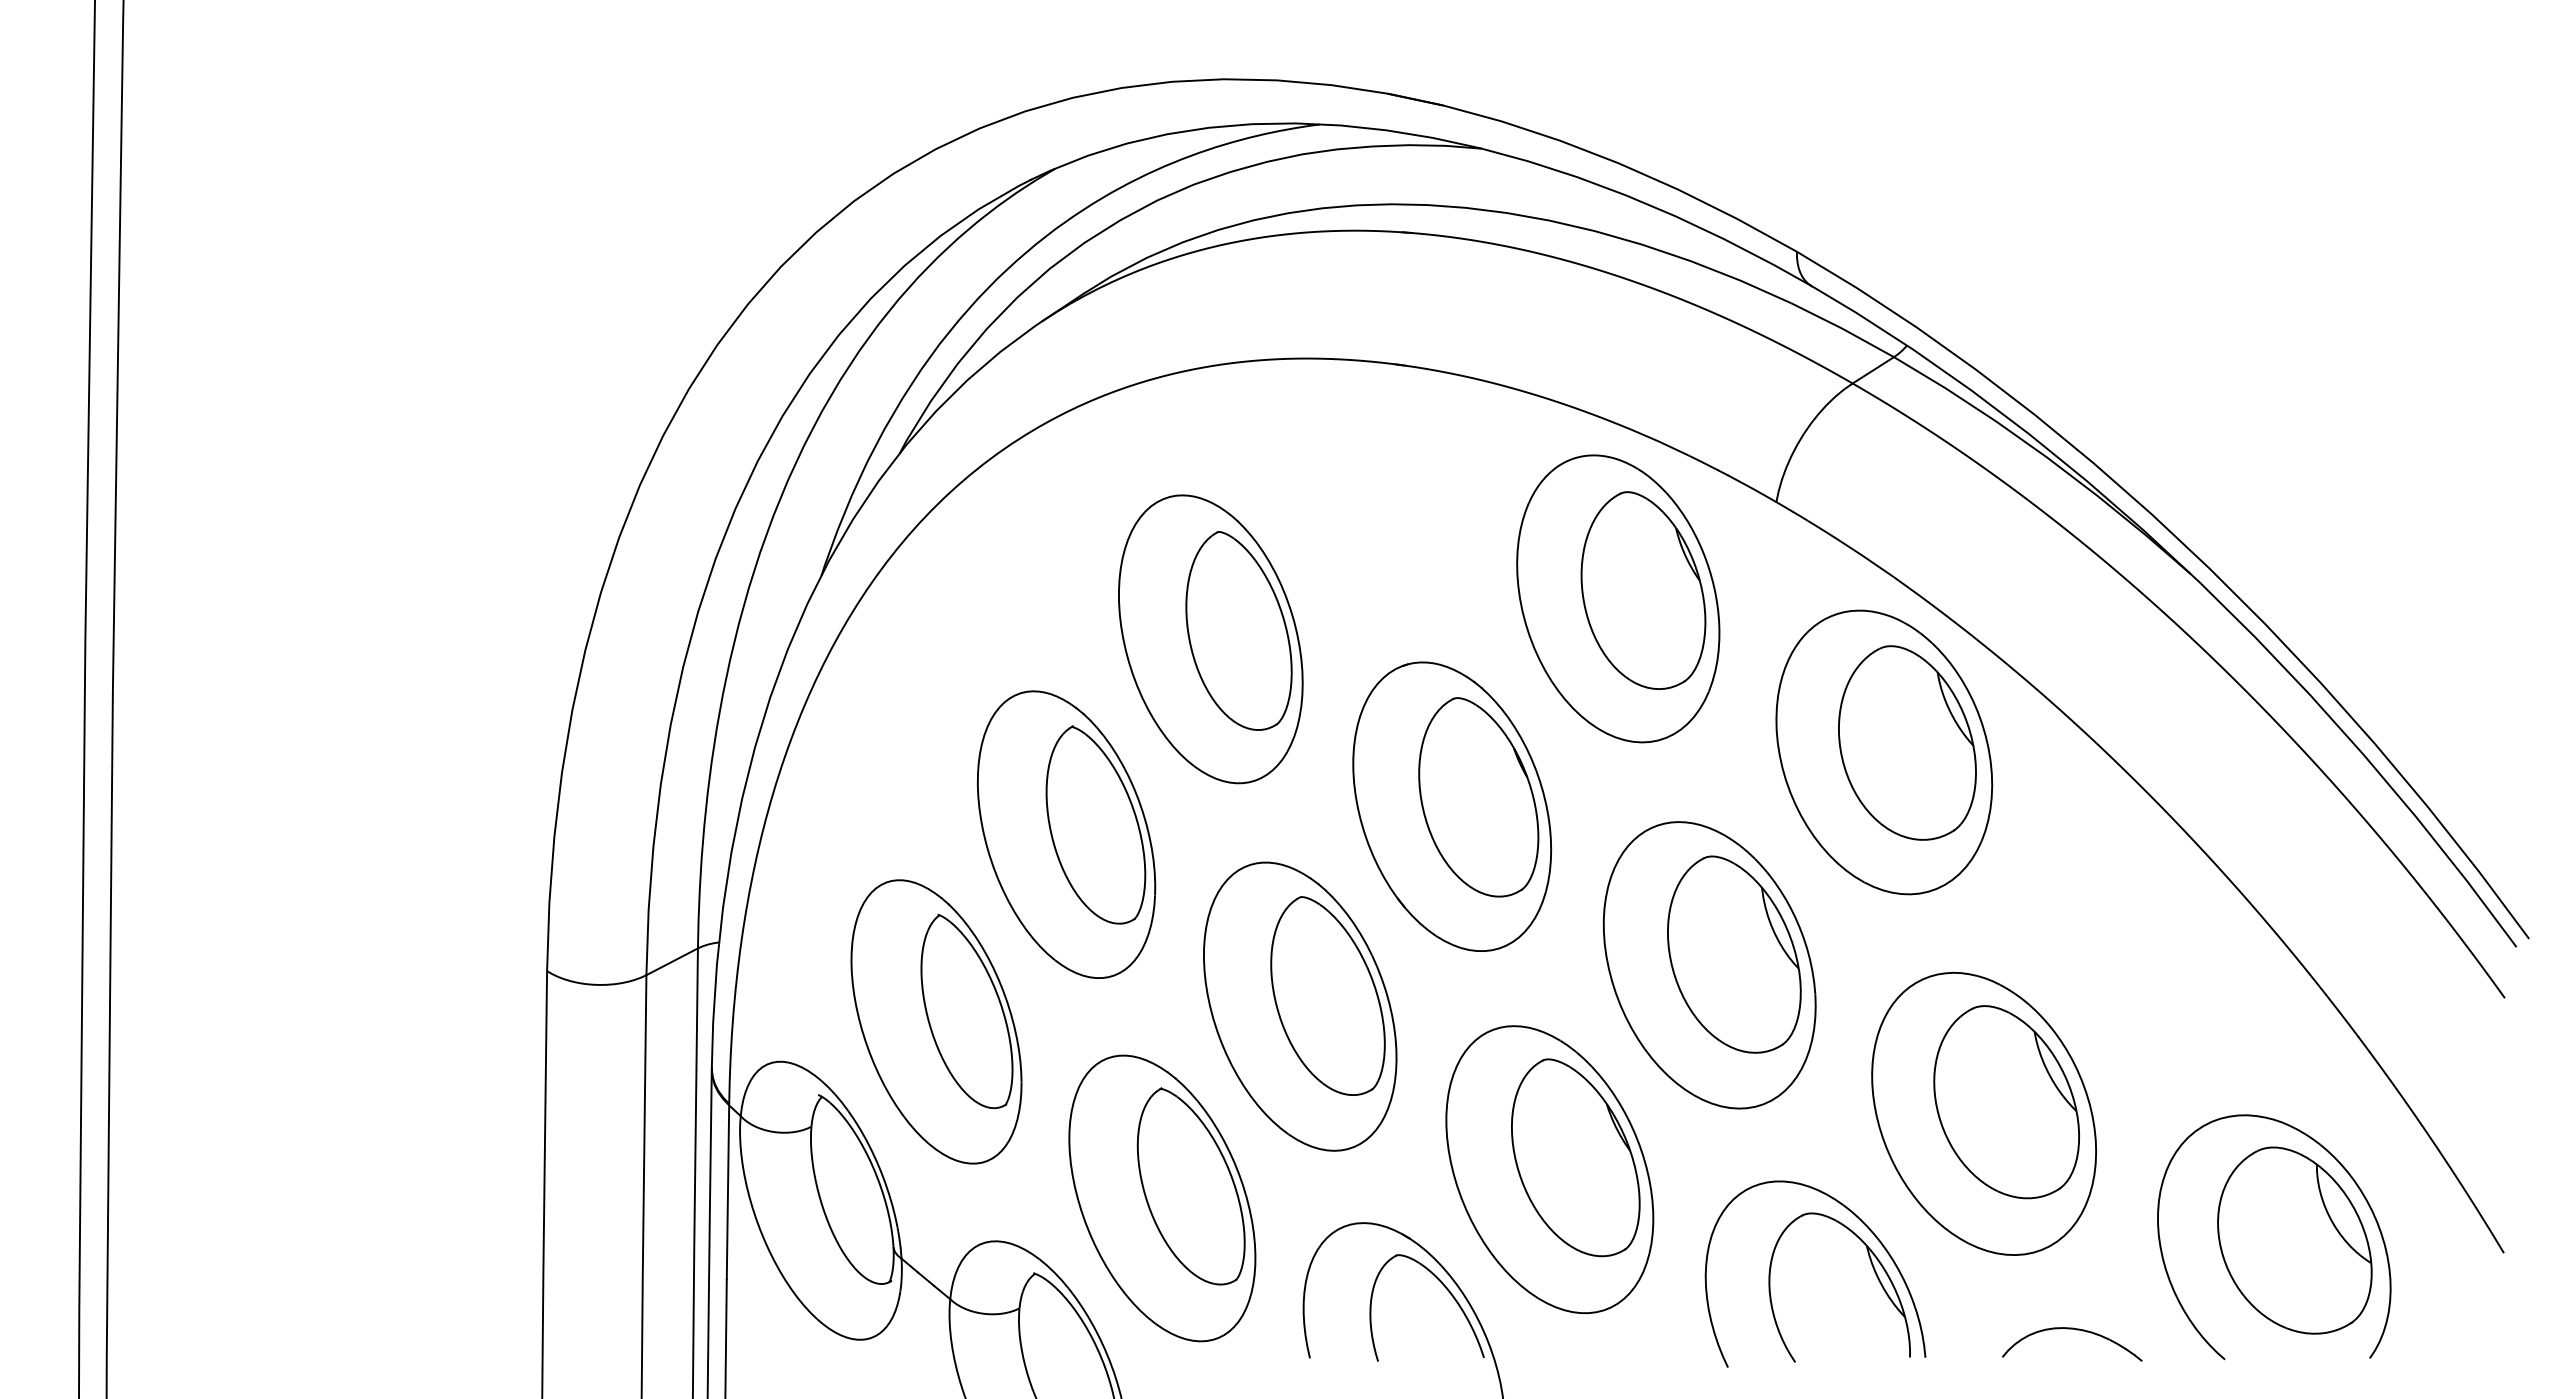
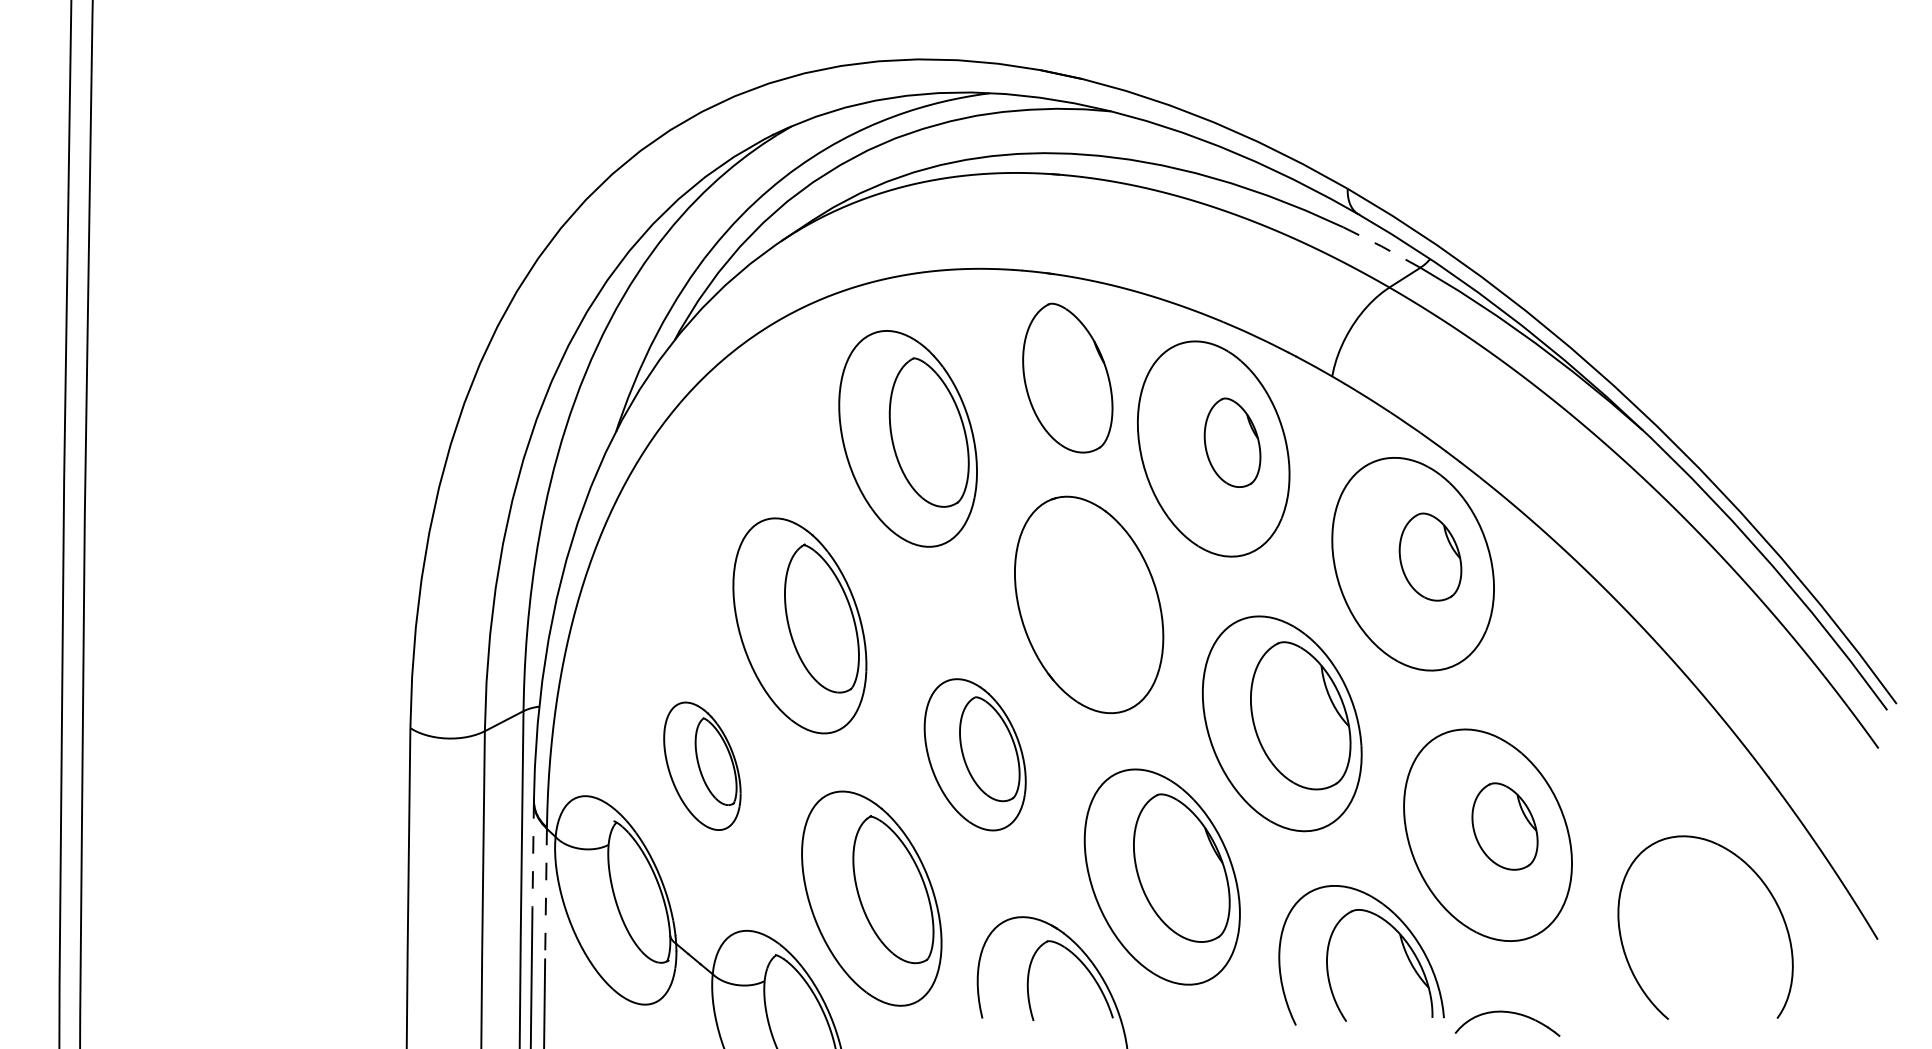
line: (1842, 328) -> (1381, 246), solid -> dashed
part: (1643, 590) -> (1232, 442), size x0.6
part: (1210, 639) -> (907, 439), moved
part: (1907, 742) -> (1430, 556), size x0.6
part: (1478, 797) -> (1067, 378), moved
part: (1300, 1006) -> (975, 754), size x0.7
part: (936, 1021) -> (702, 765), size x0.6
part: (2006, 1102) -> (1504, 826), size x0.6
line: (710, 1139) -> (532, 854), solid -> dashed
line: (727, 1191) -> (545, 893), solid -> dashed
part: (2294, 1240) -> (1720, 930), removed
part: (2076, 1330) -> (1510, 1013), moved

